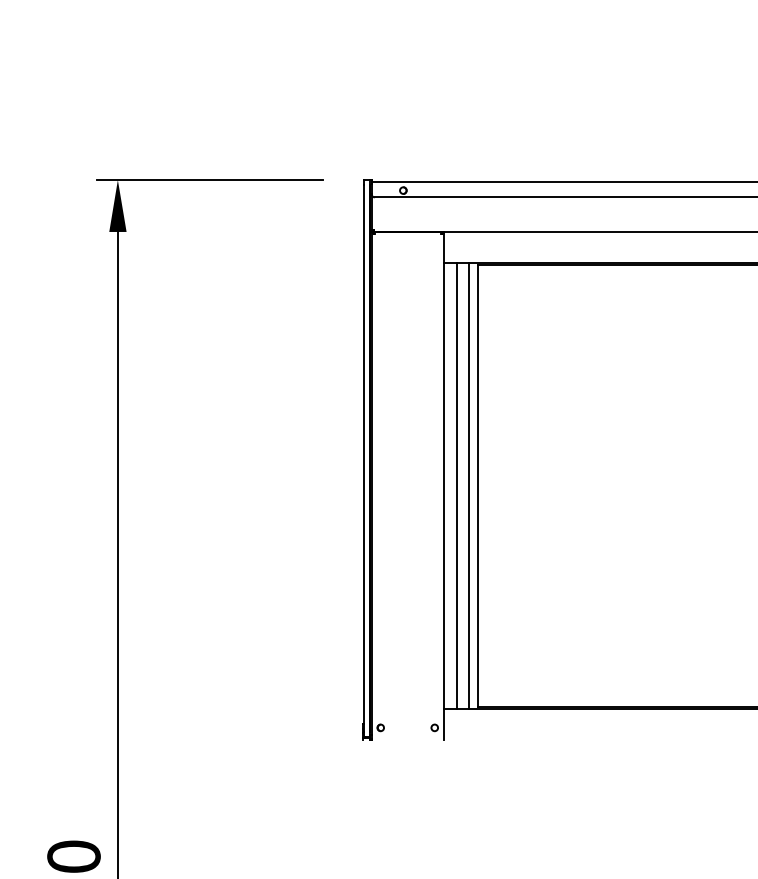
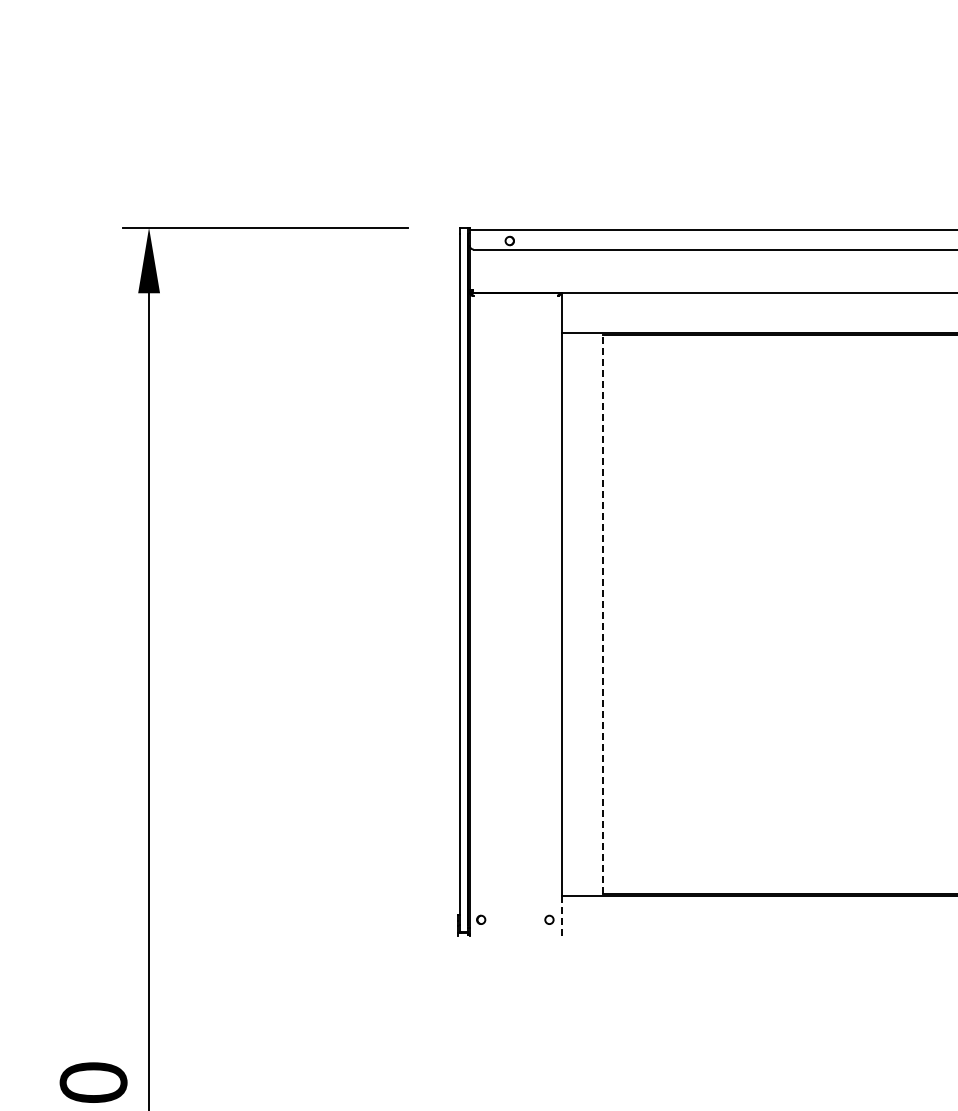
line: (477, 485) -> (603, 613), solid -> dashed
line: (456, 486) -> (577, 614), removed
line: (468, 486) -> (592, 614), removed
line: (444, 724) -> (561, 915), solid -> dashed

